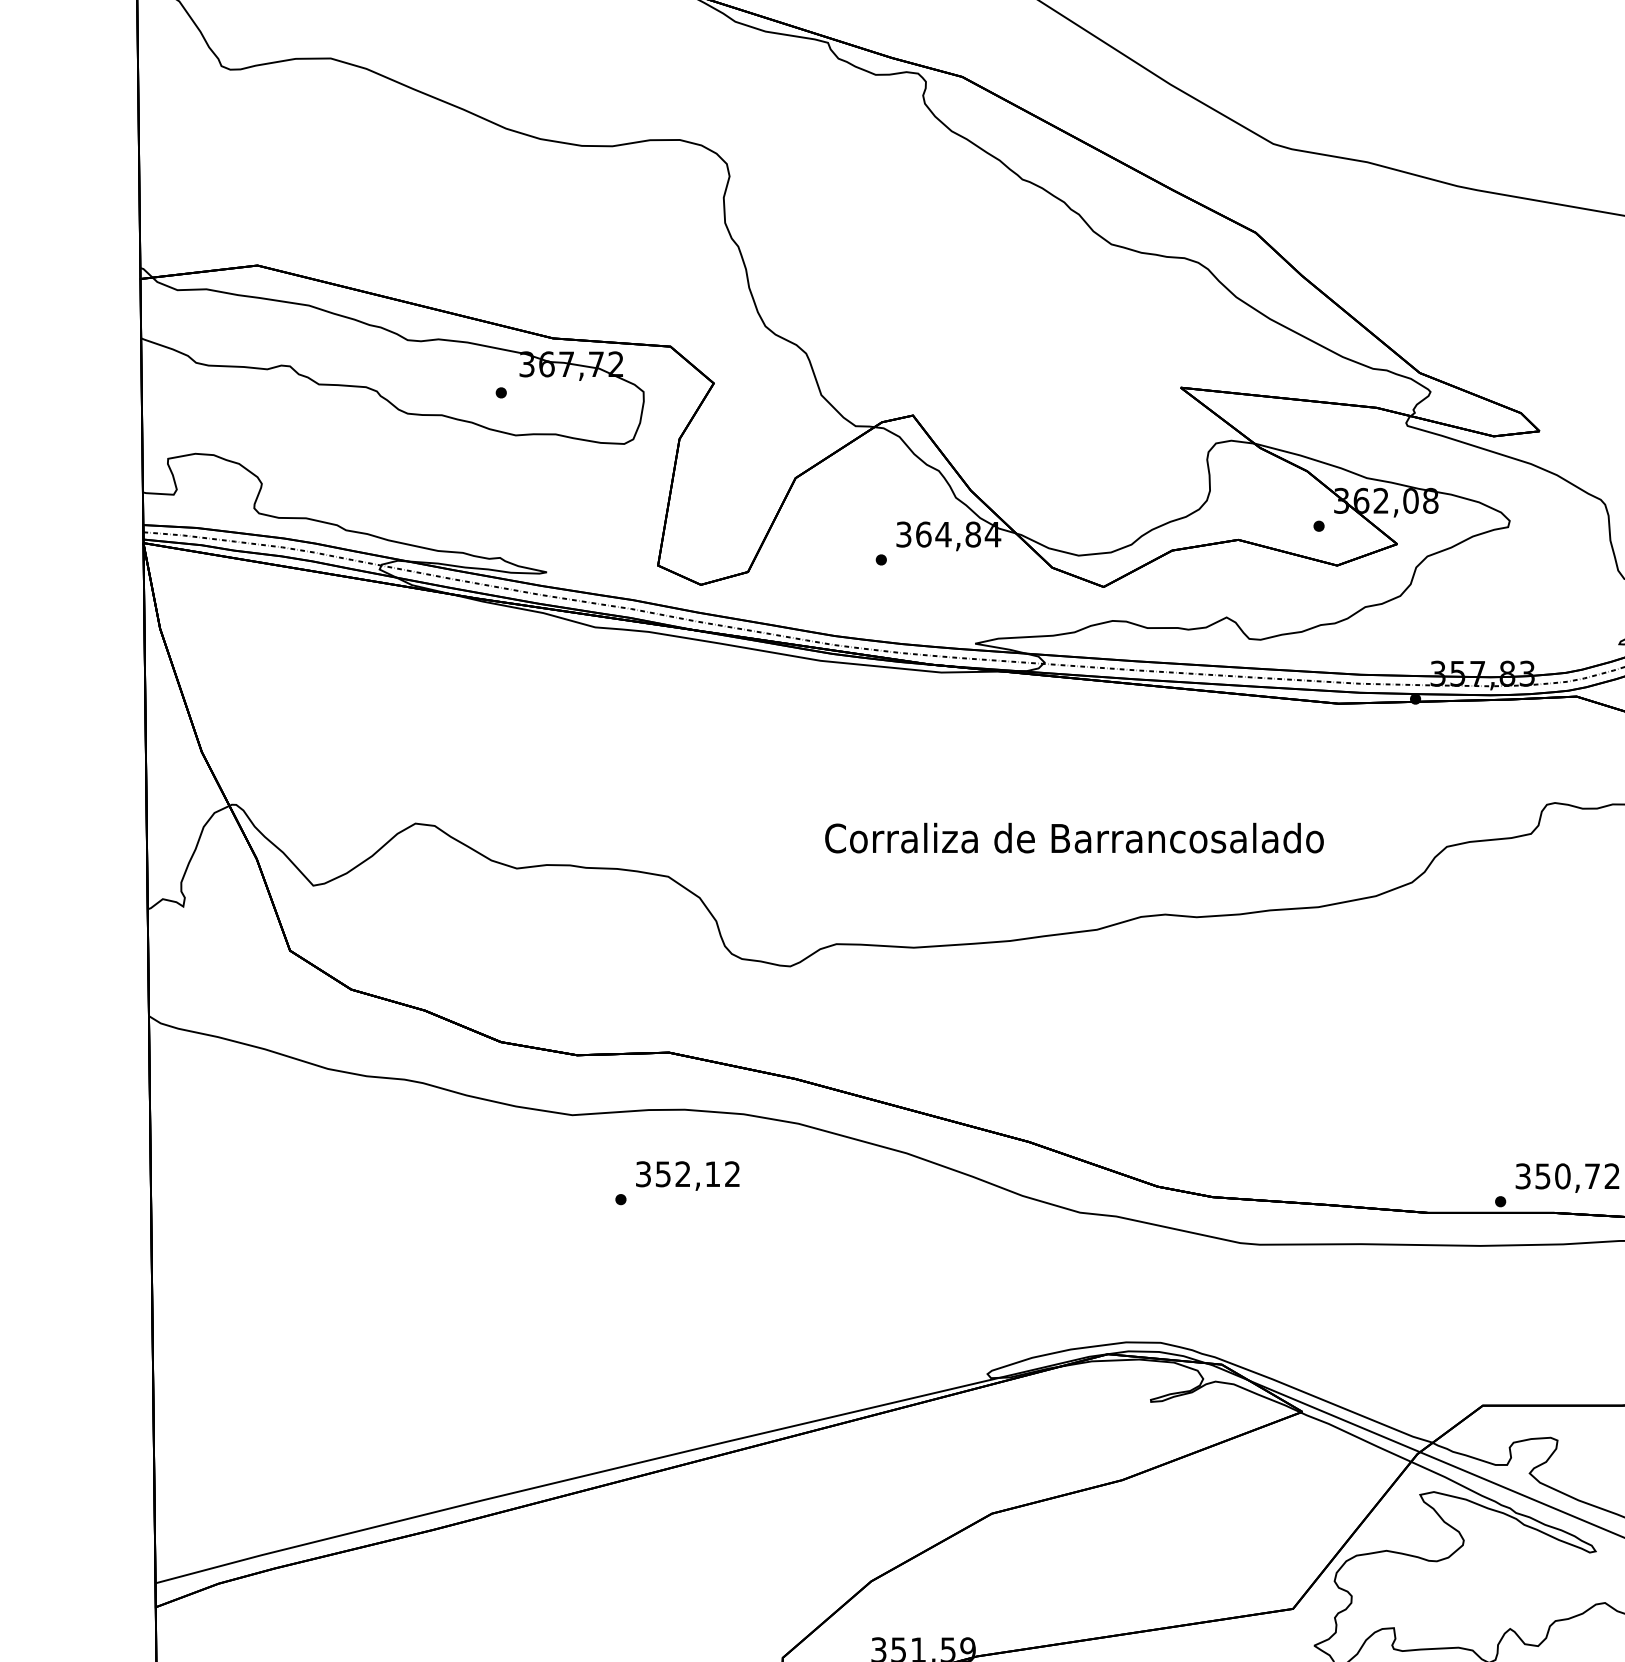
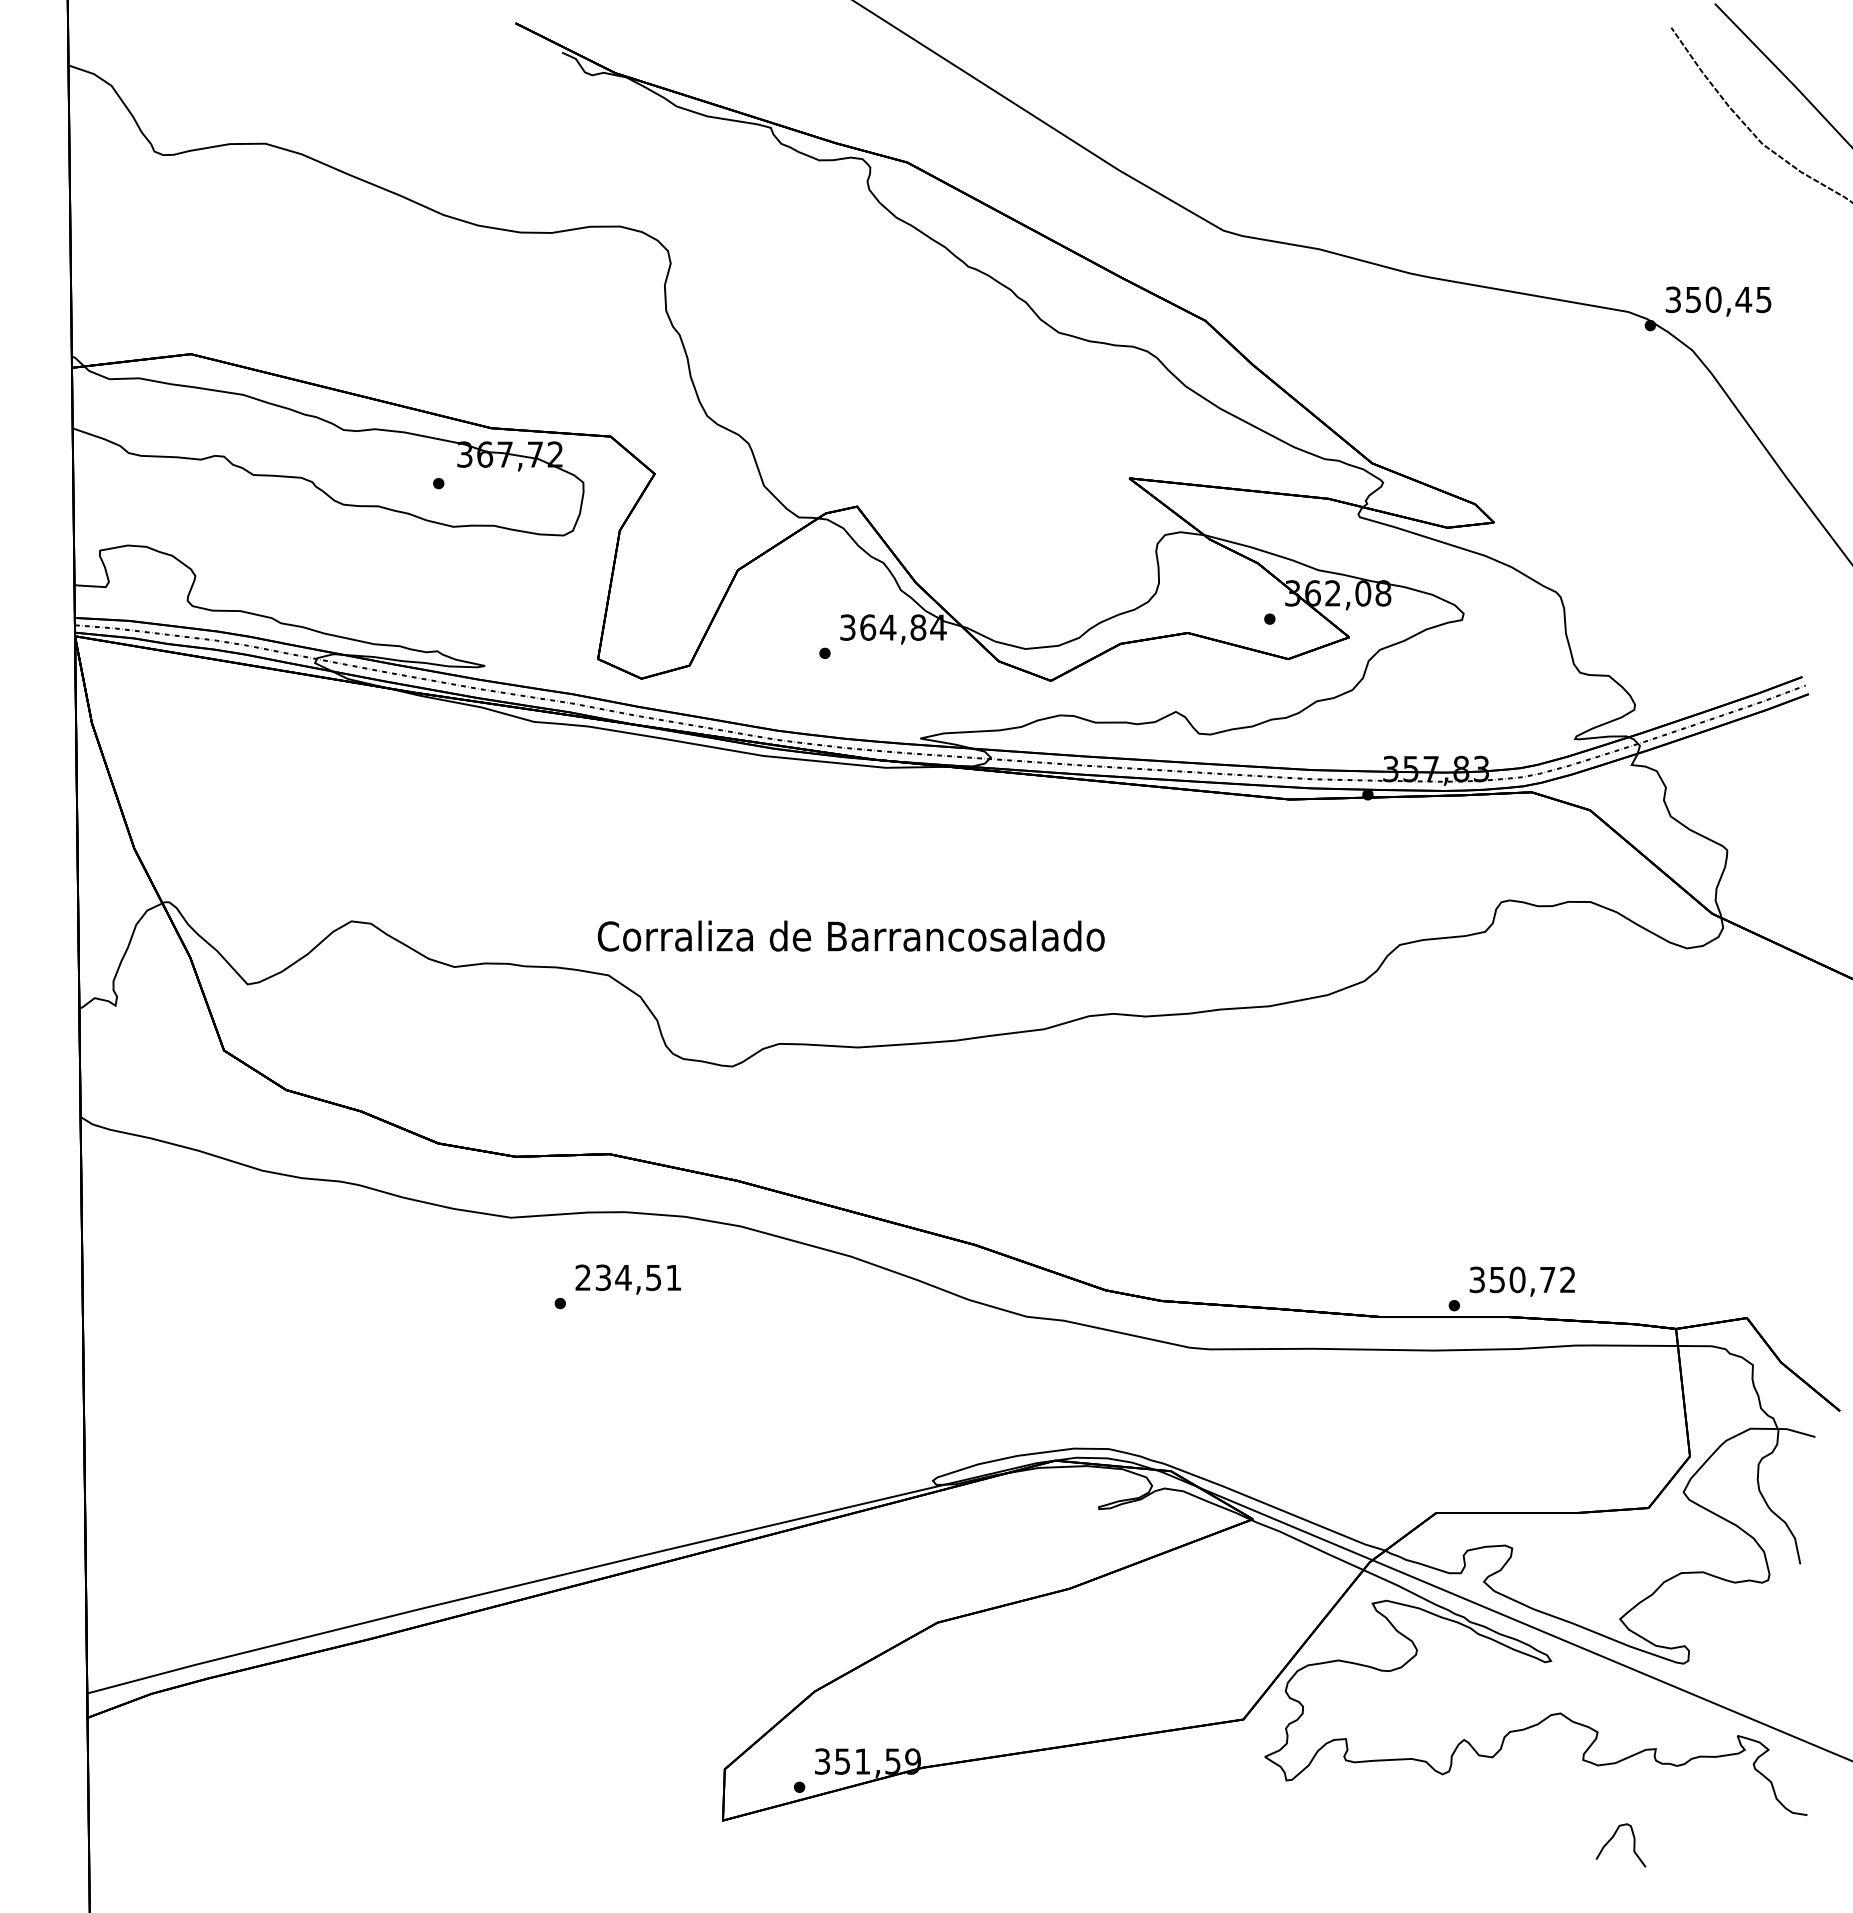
text: (1073, 837) -> (850, 935), moved
text: (688, 1174) -> (628, 1277), 352,12 -> 234,51

